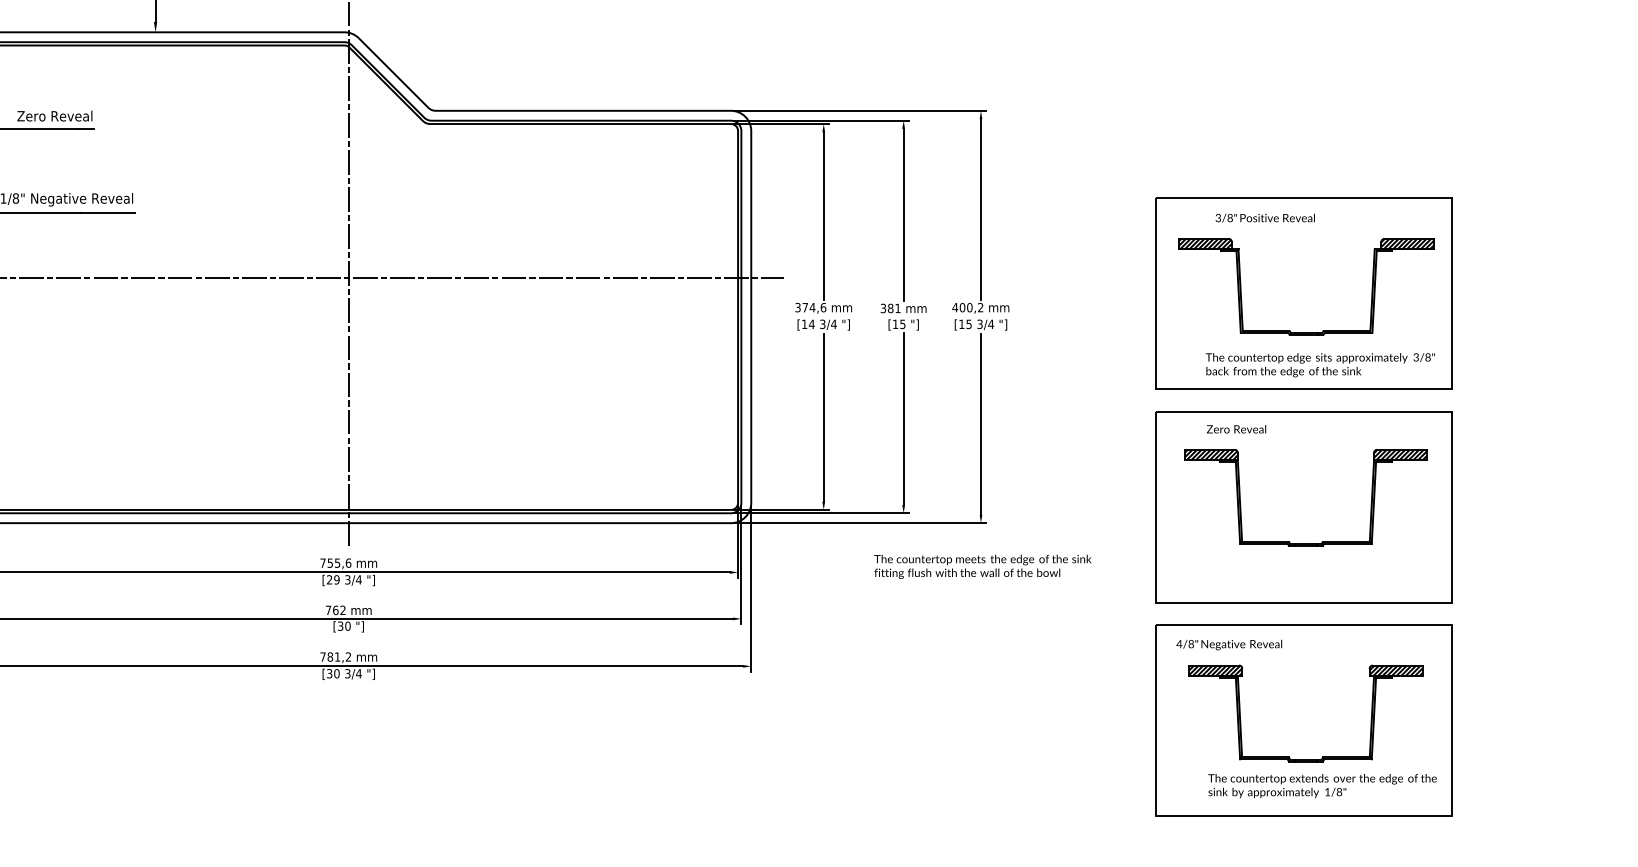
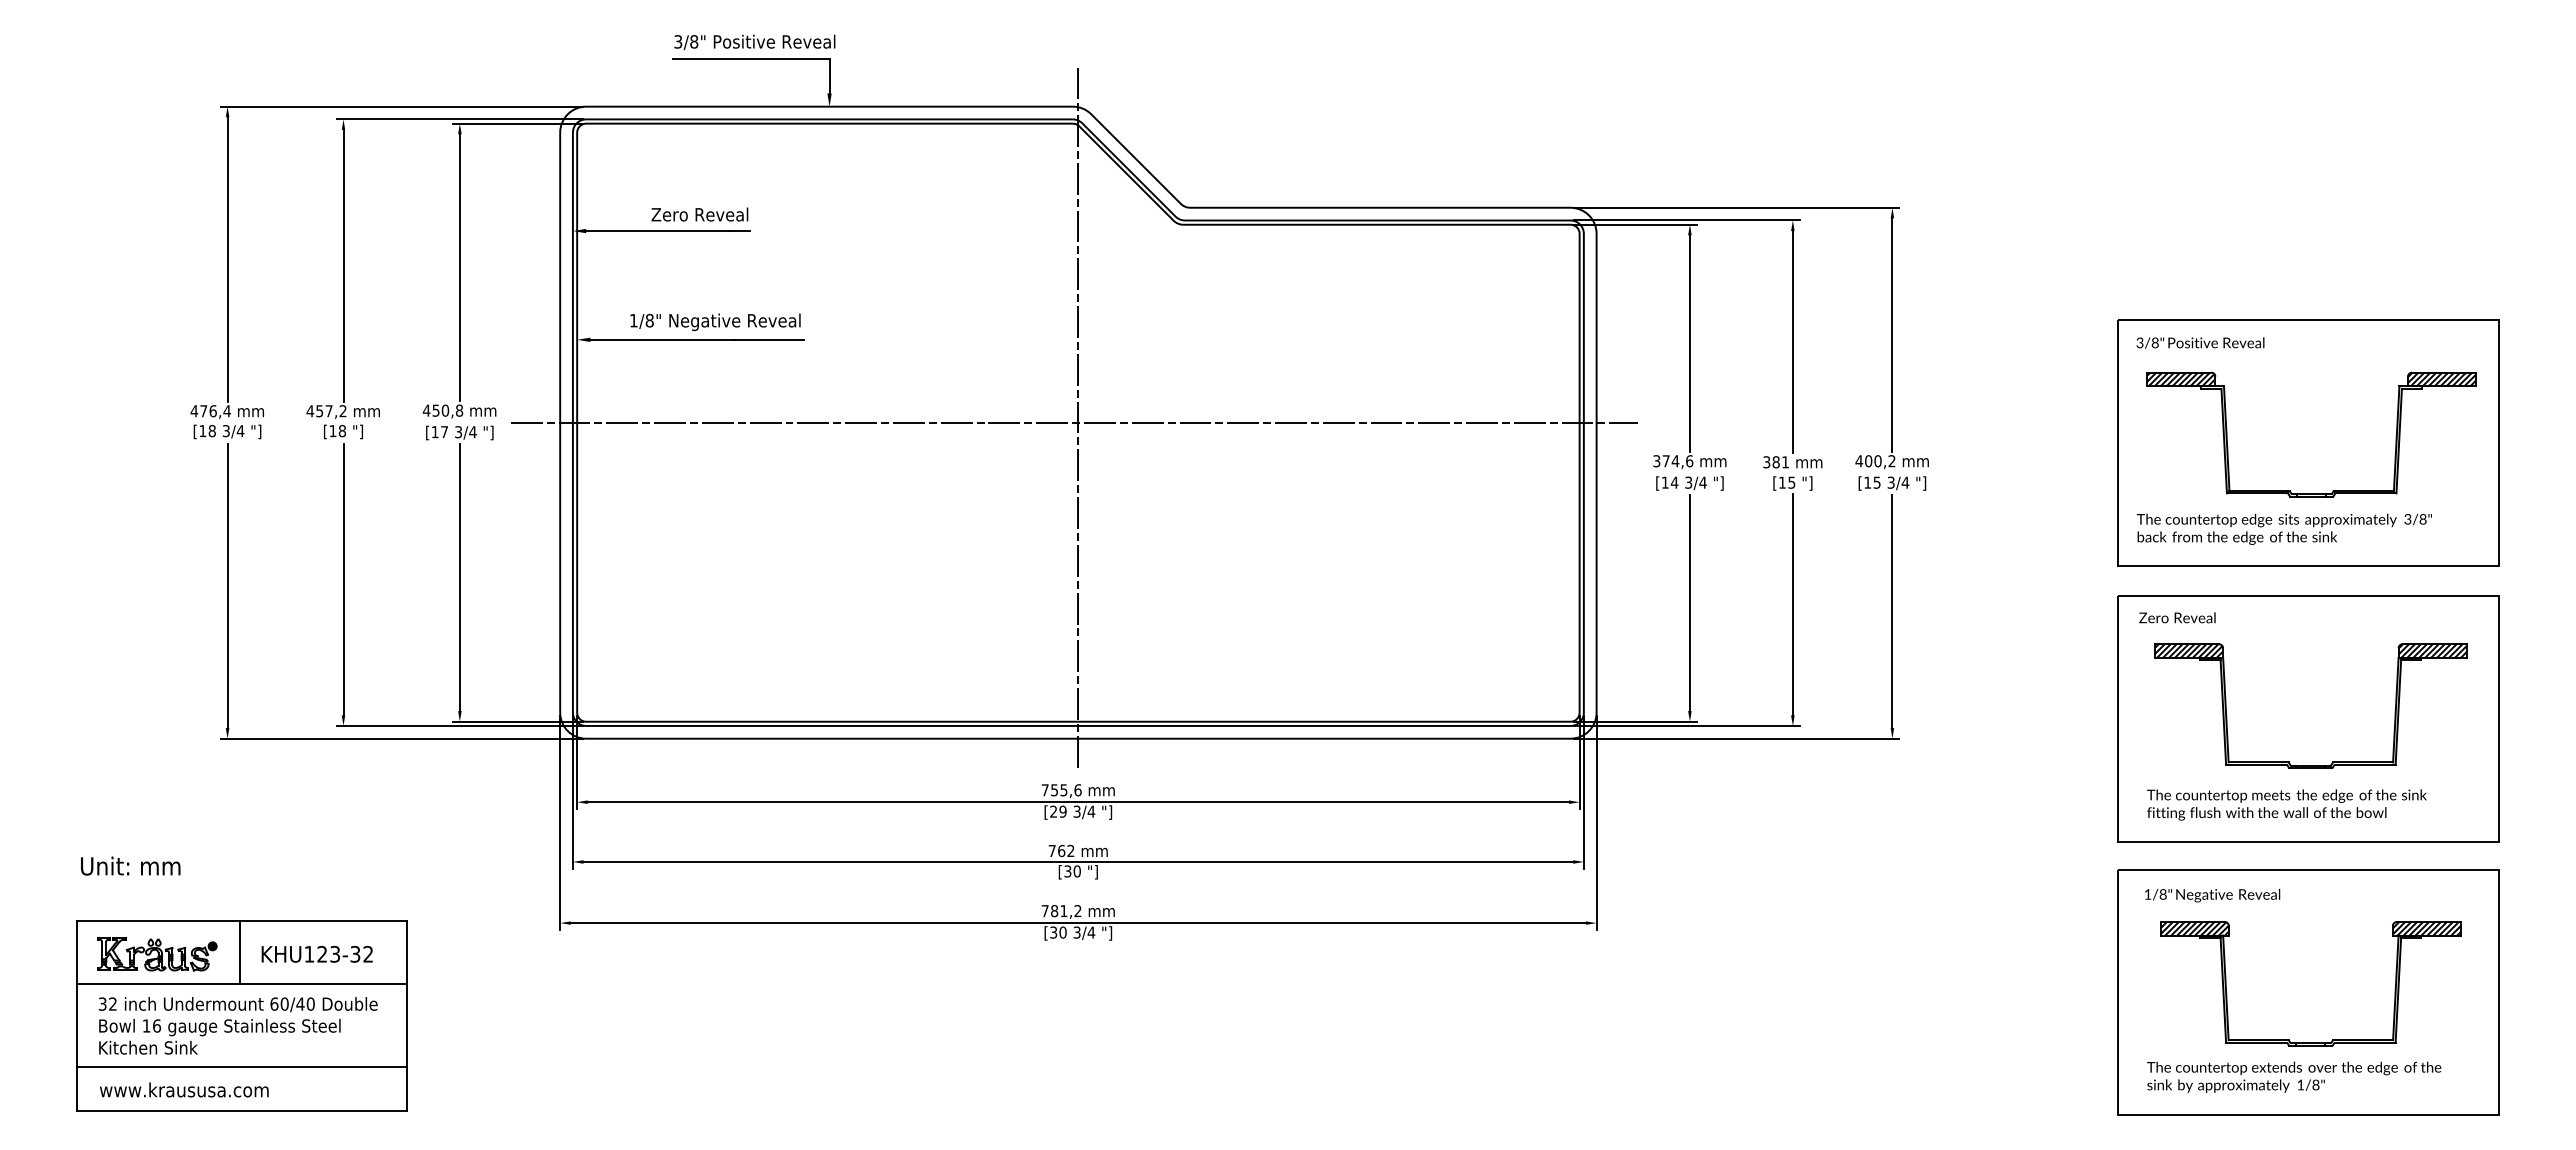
text: (1265, 217) -> (2200, 342), moved
text: (1319, 364) -> (2283, 528), moved
text: (1236, 429) -> (2177, 617), moved
text: (982, 566) -> (2286, 804), moved
text: (1179, 644) -> (2147, 894), 4/8" -> 1/8"
text: (1322, 785) -> (2294, 1076), moved

